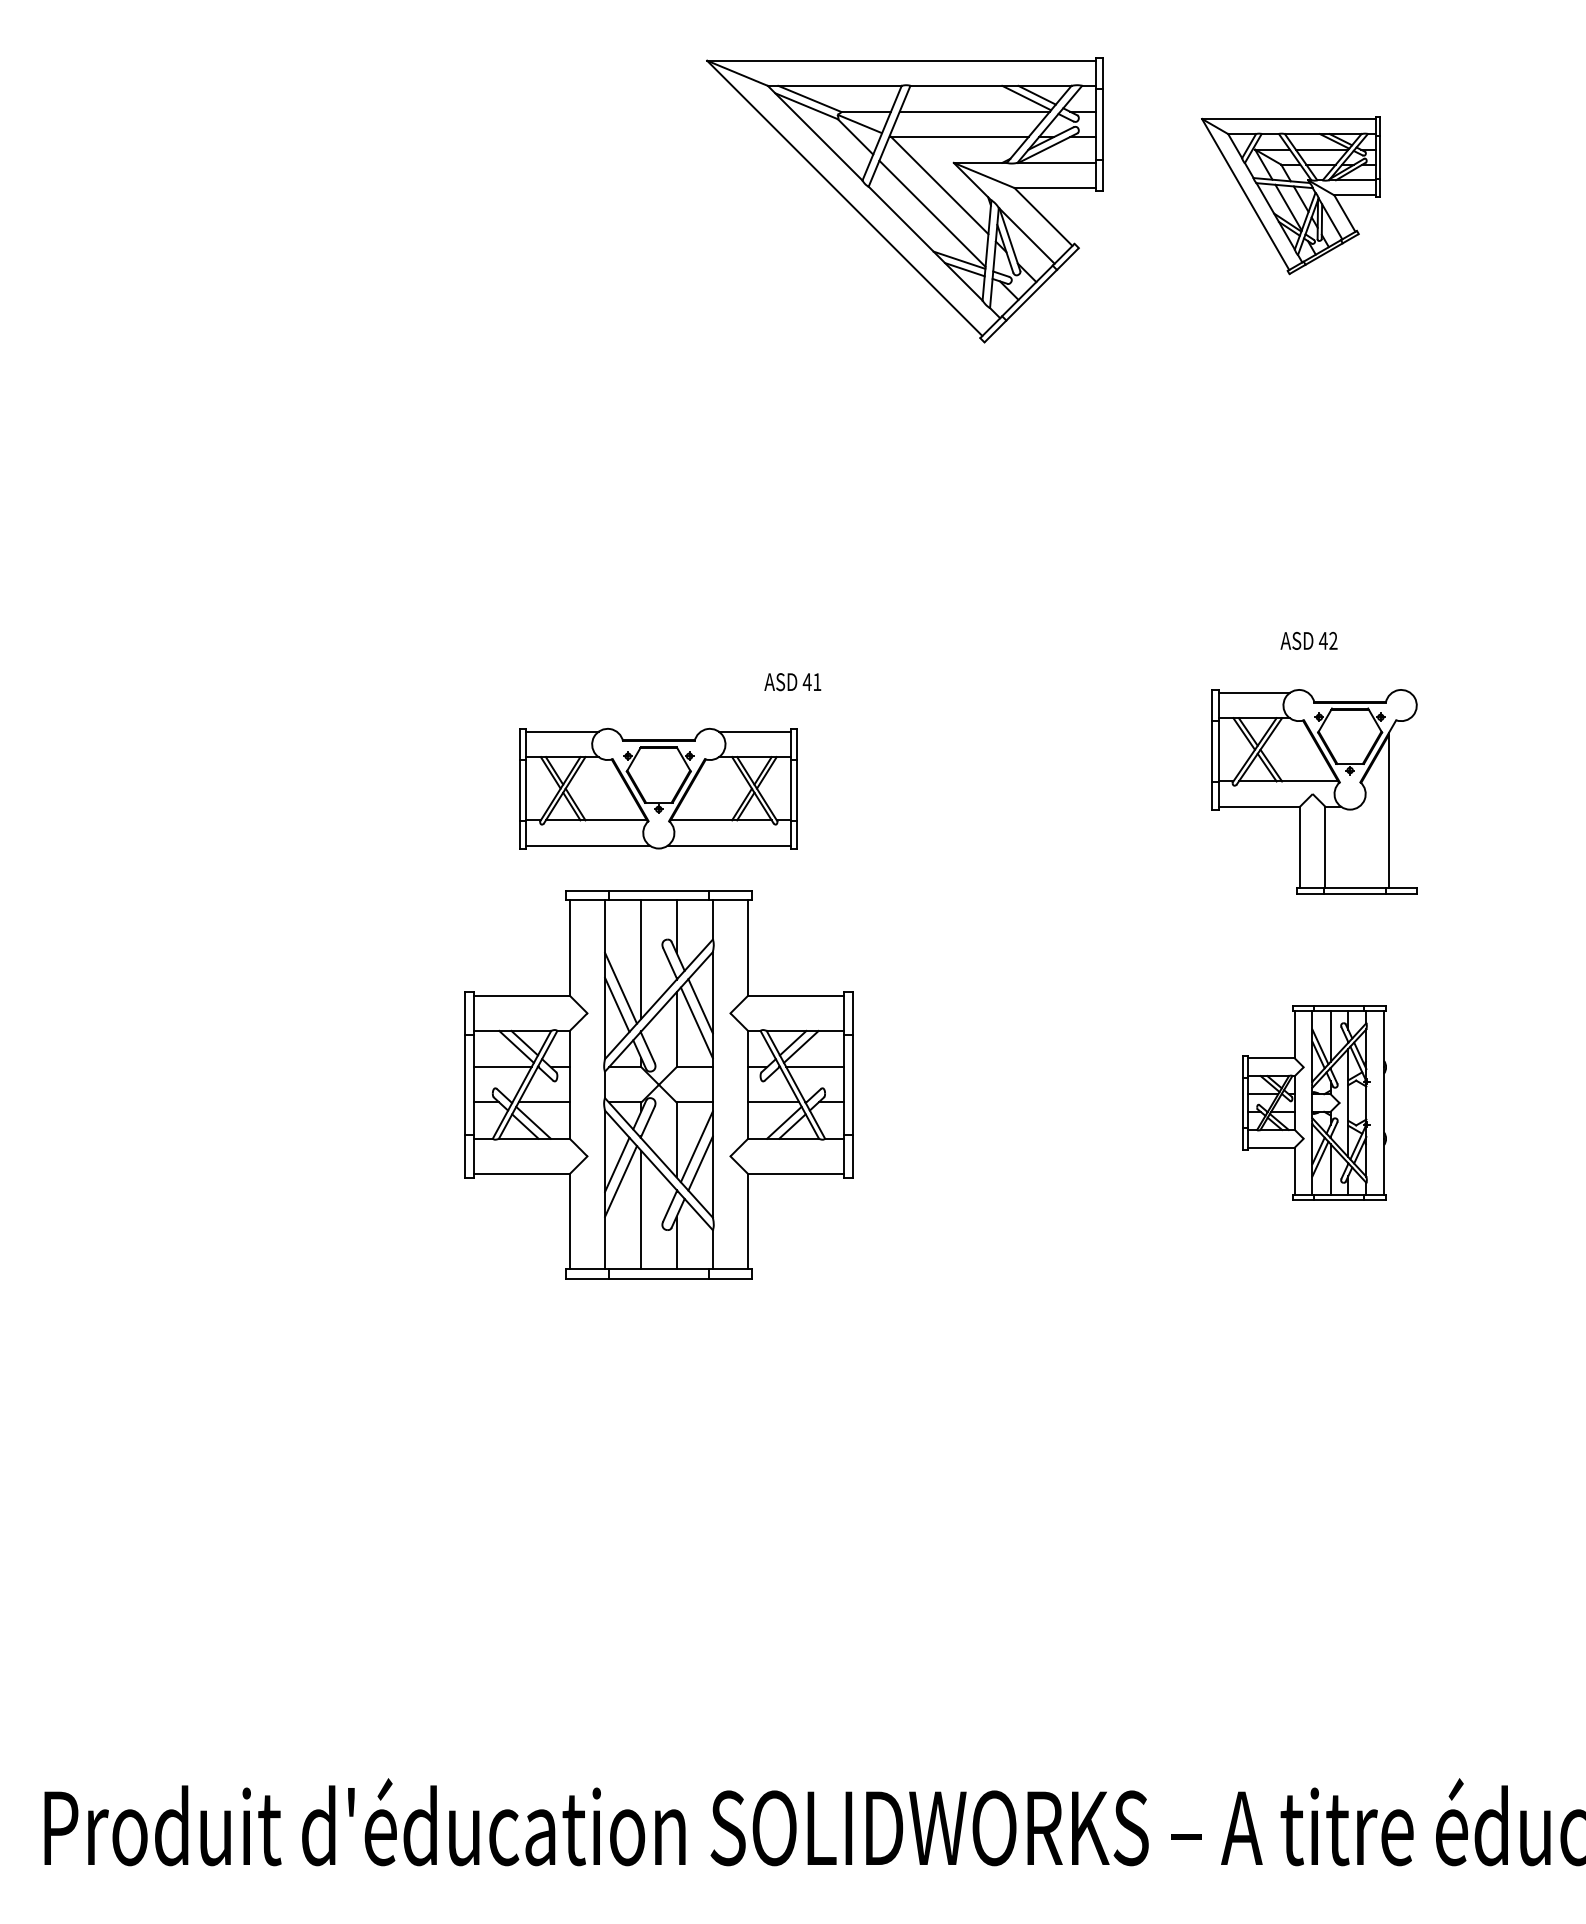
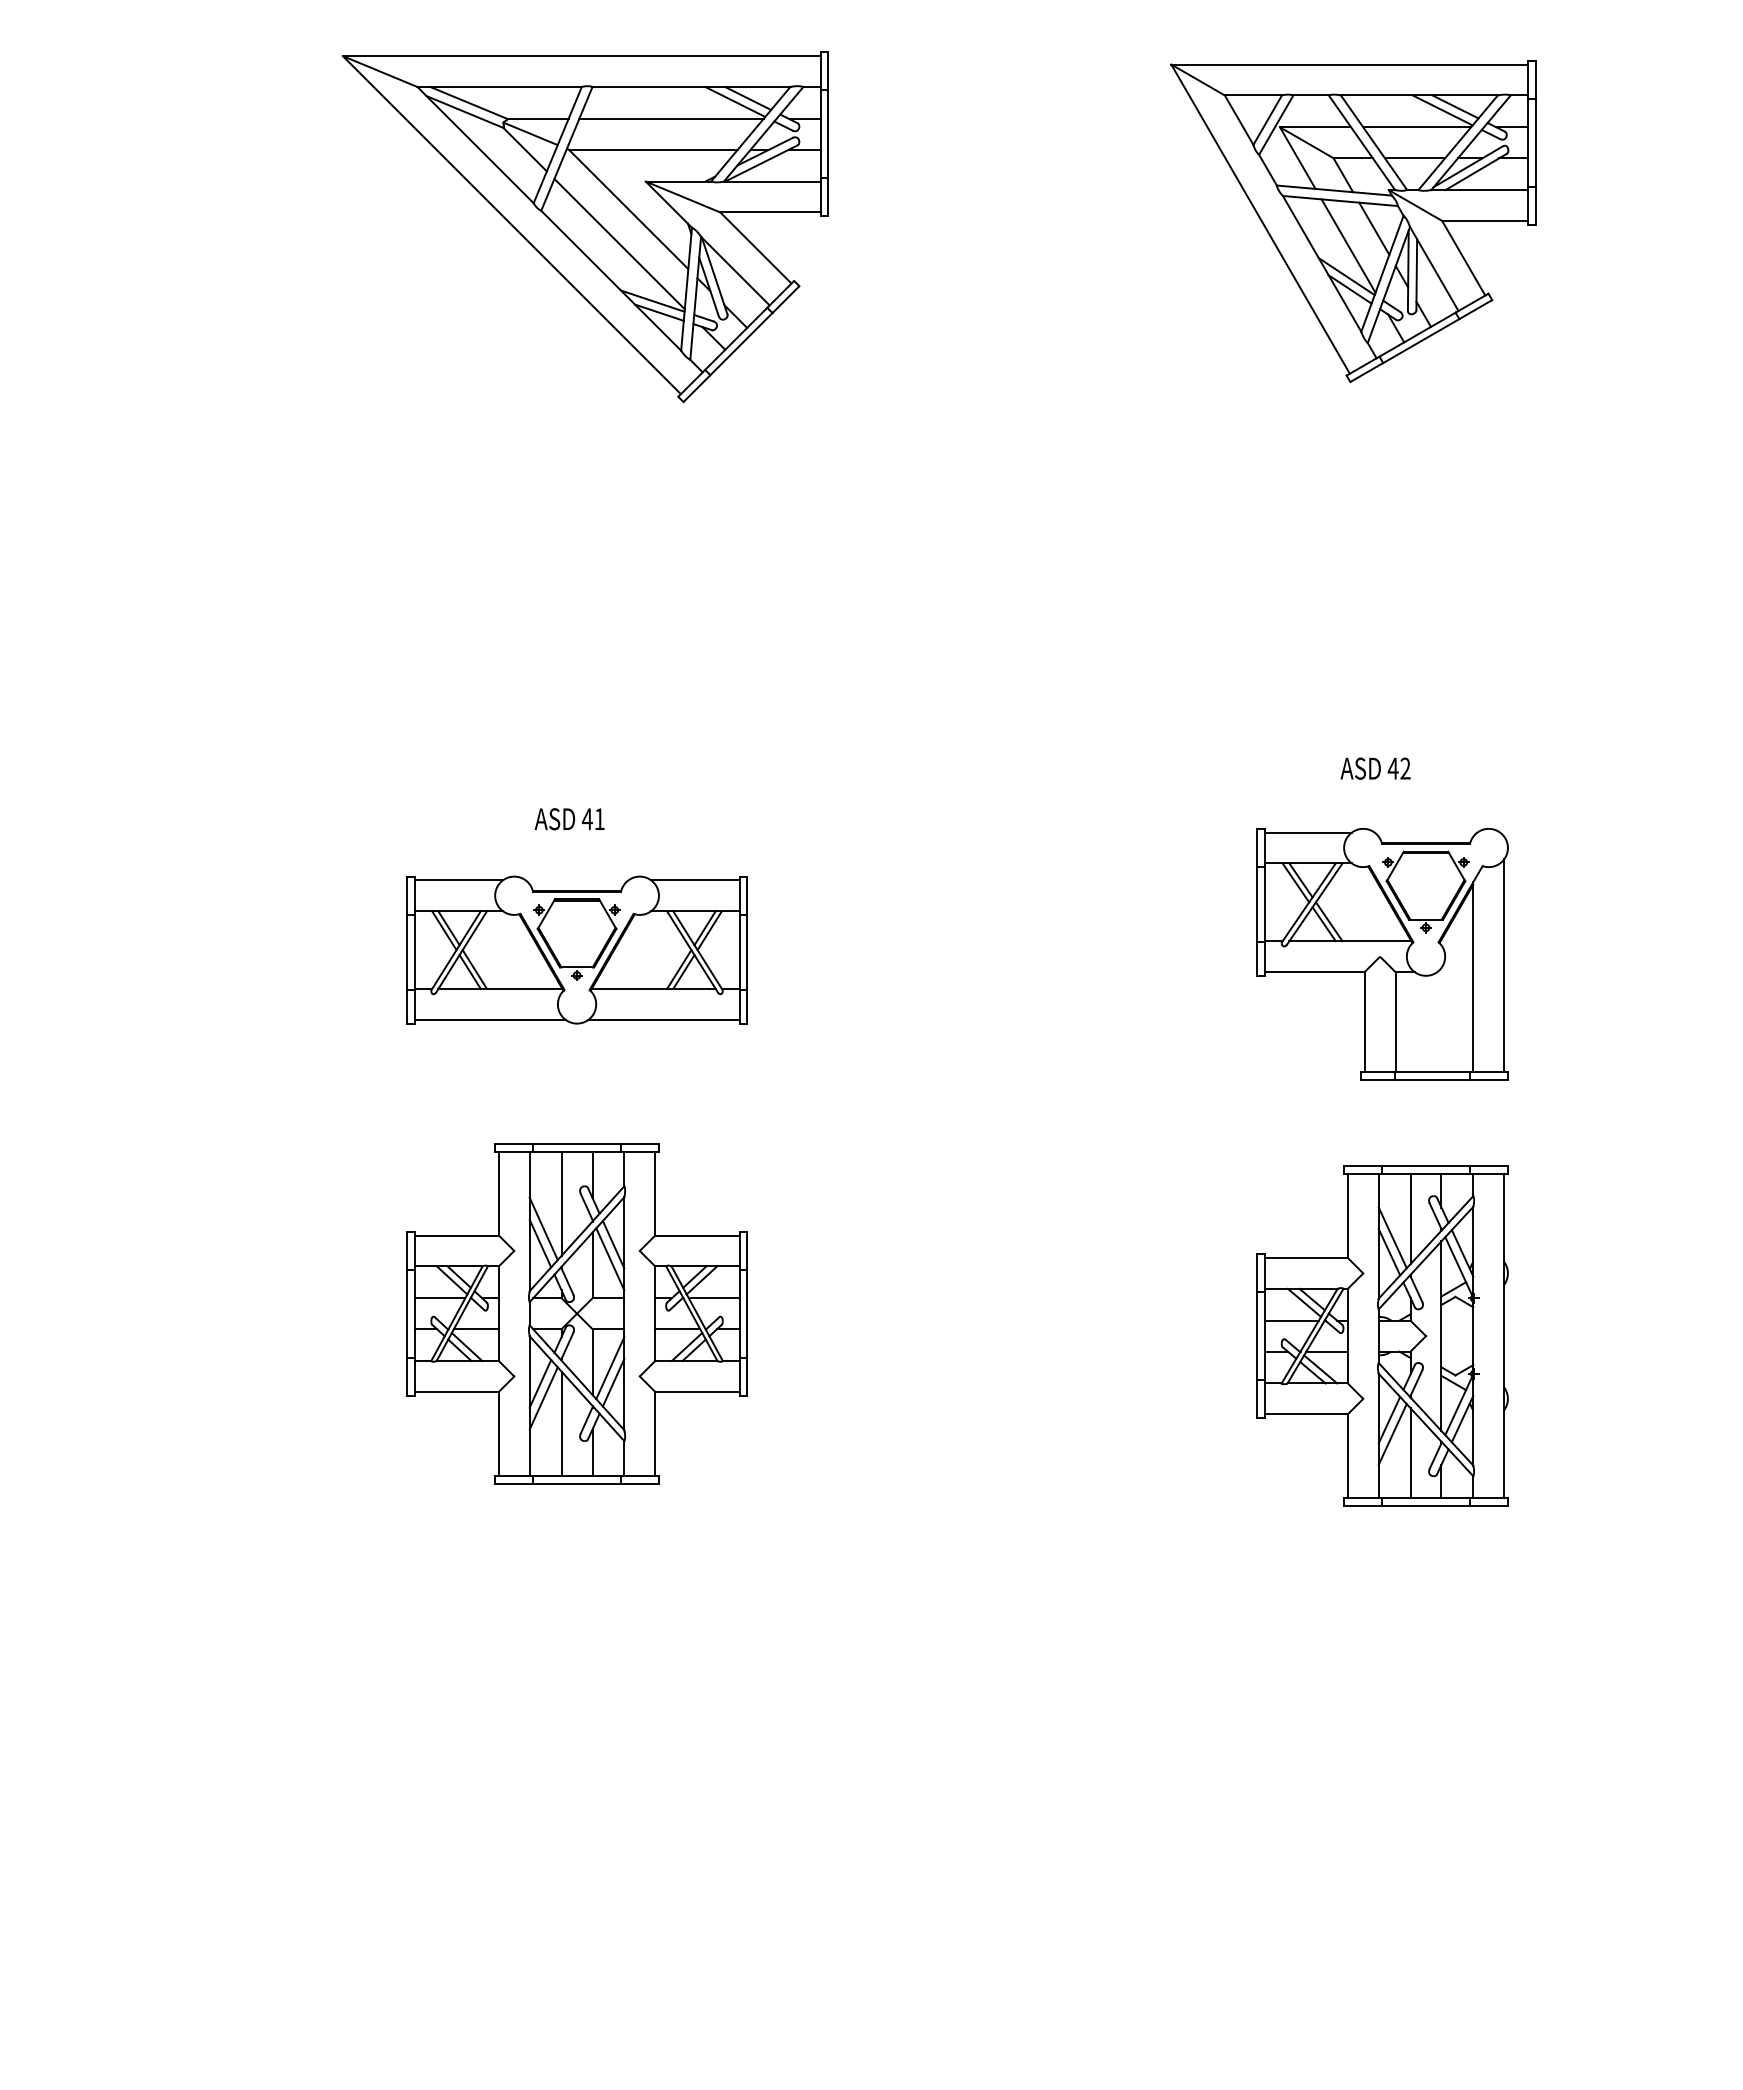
part: (1290, 195) -> (1352, 221), size x1.67
part: (904, 200) -> (585, 227), moved
text: (792, 682) -> (569, 819), moved
line: (1413, 800) -> (1503, 964), added
part: (658, 1084) -> (576, 1313), size x0.71
part: (1314, 1102) -> (1382, 1335), size x1.43

